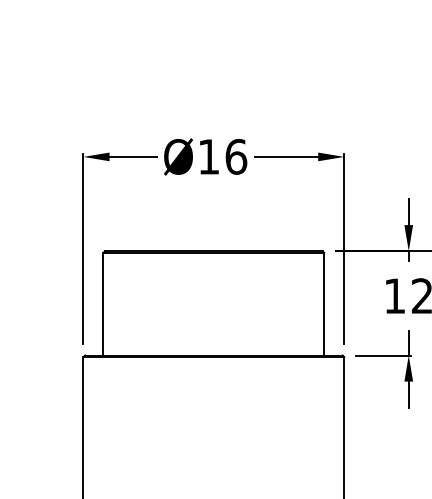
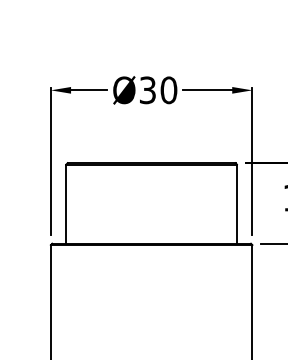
text: (222, 156) -> (158, 90), Ø16 -> Ø30

